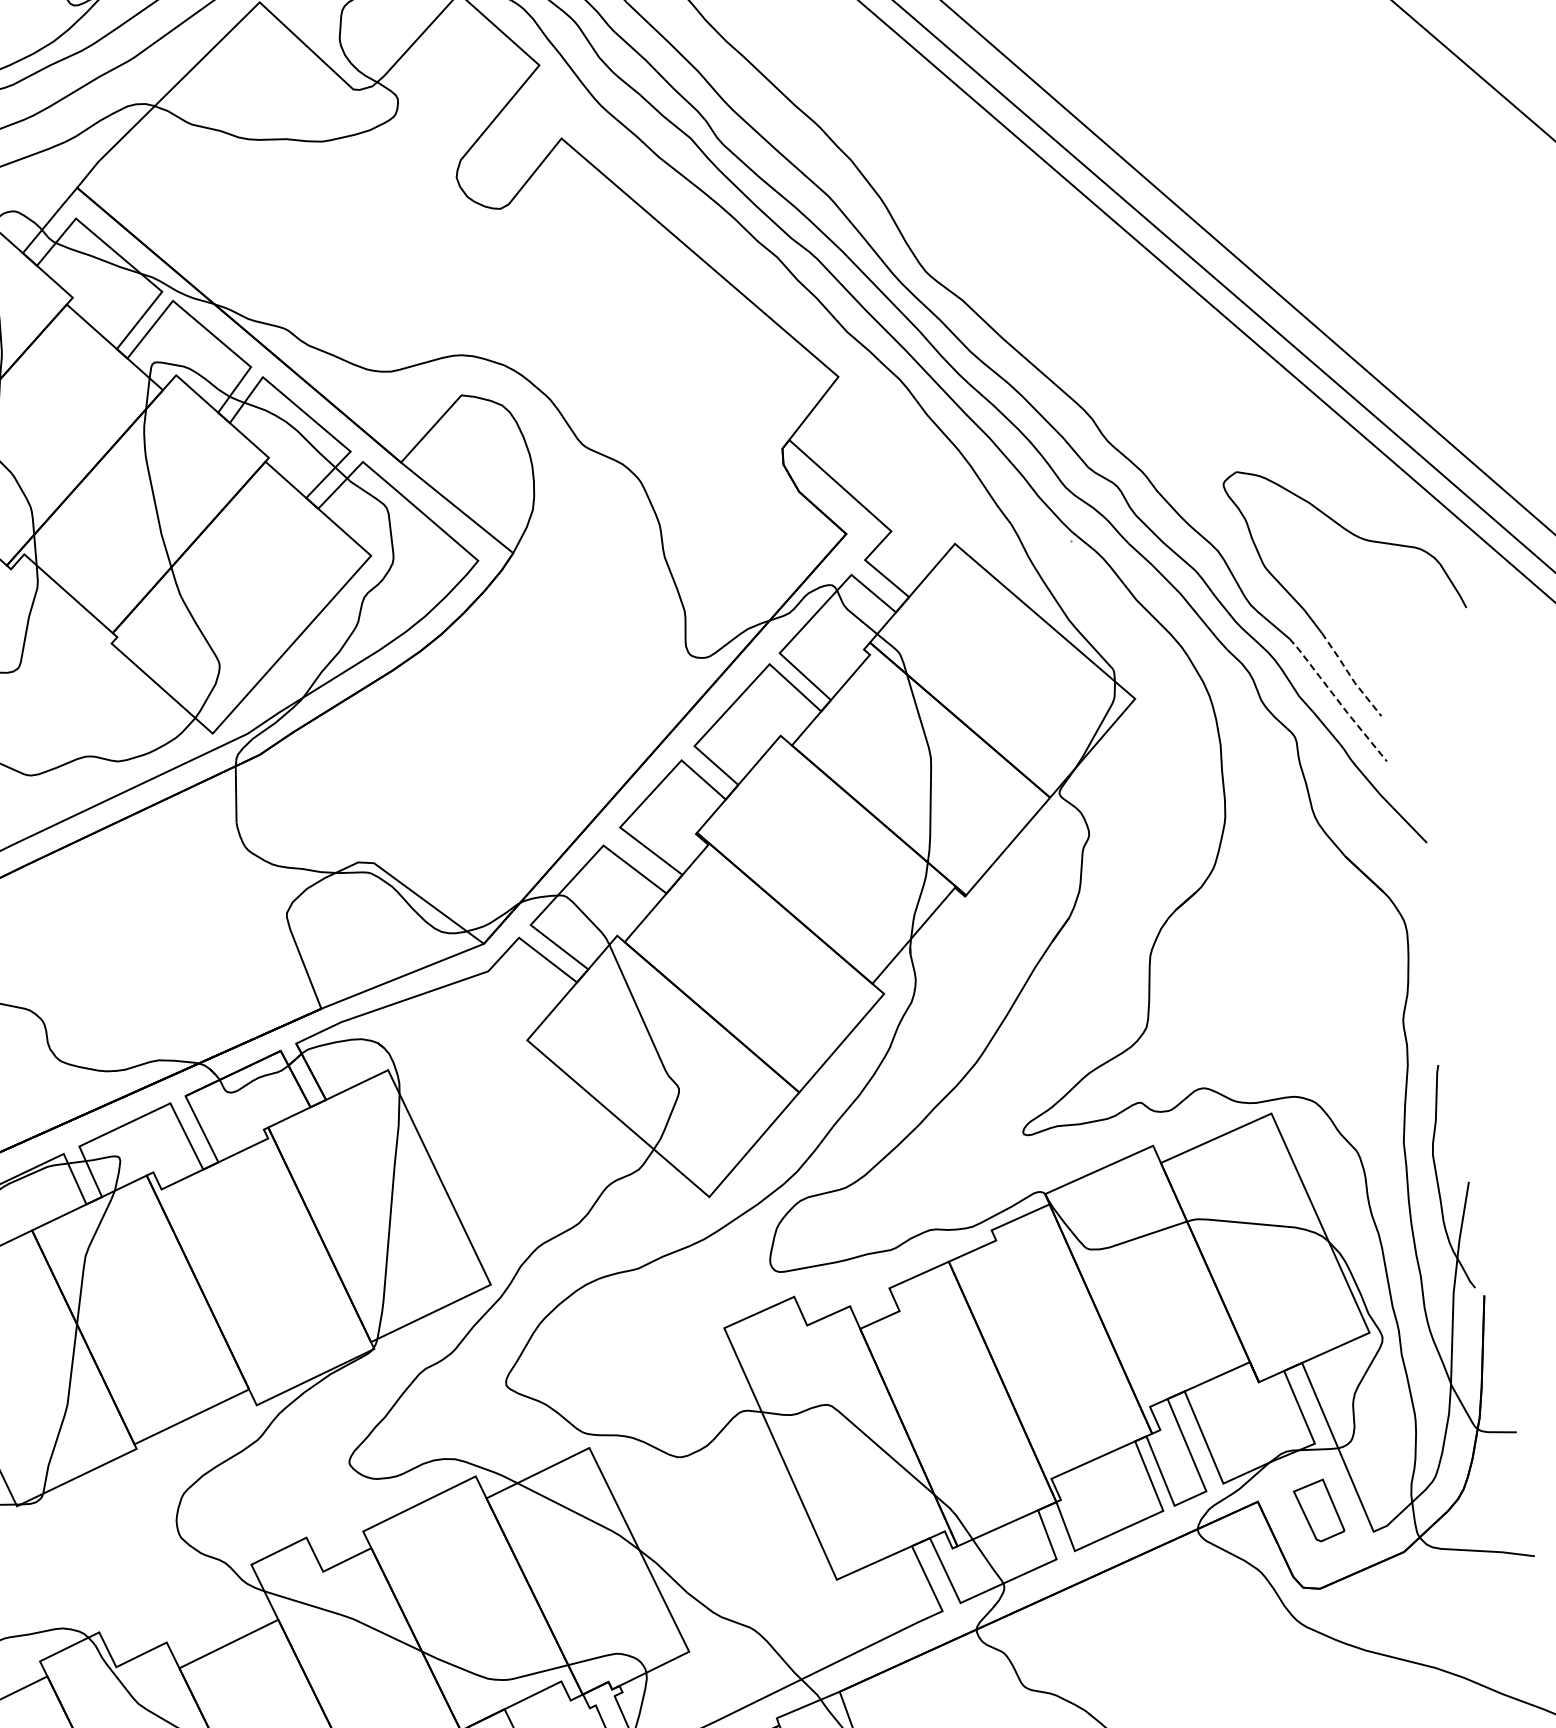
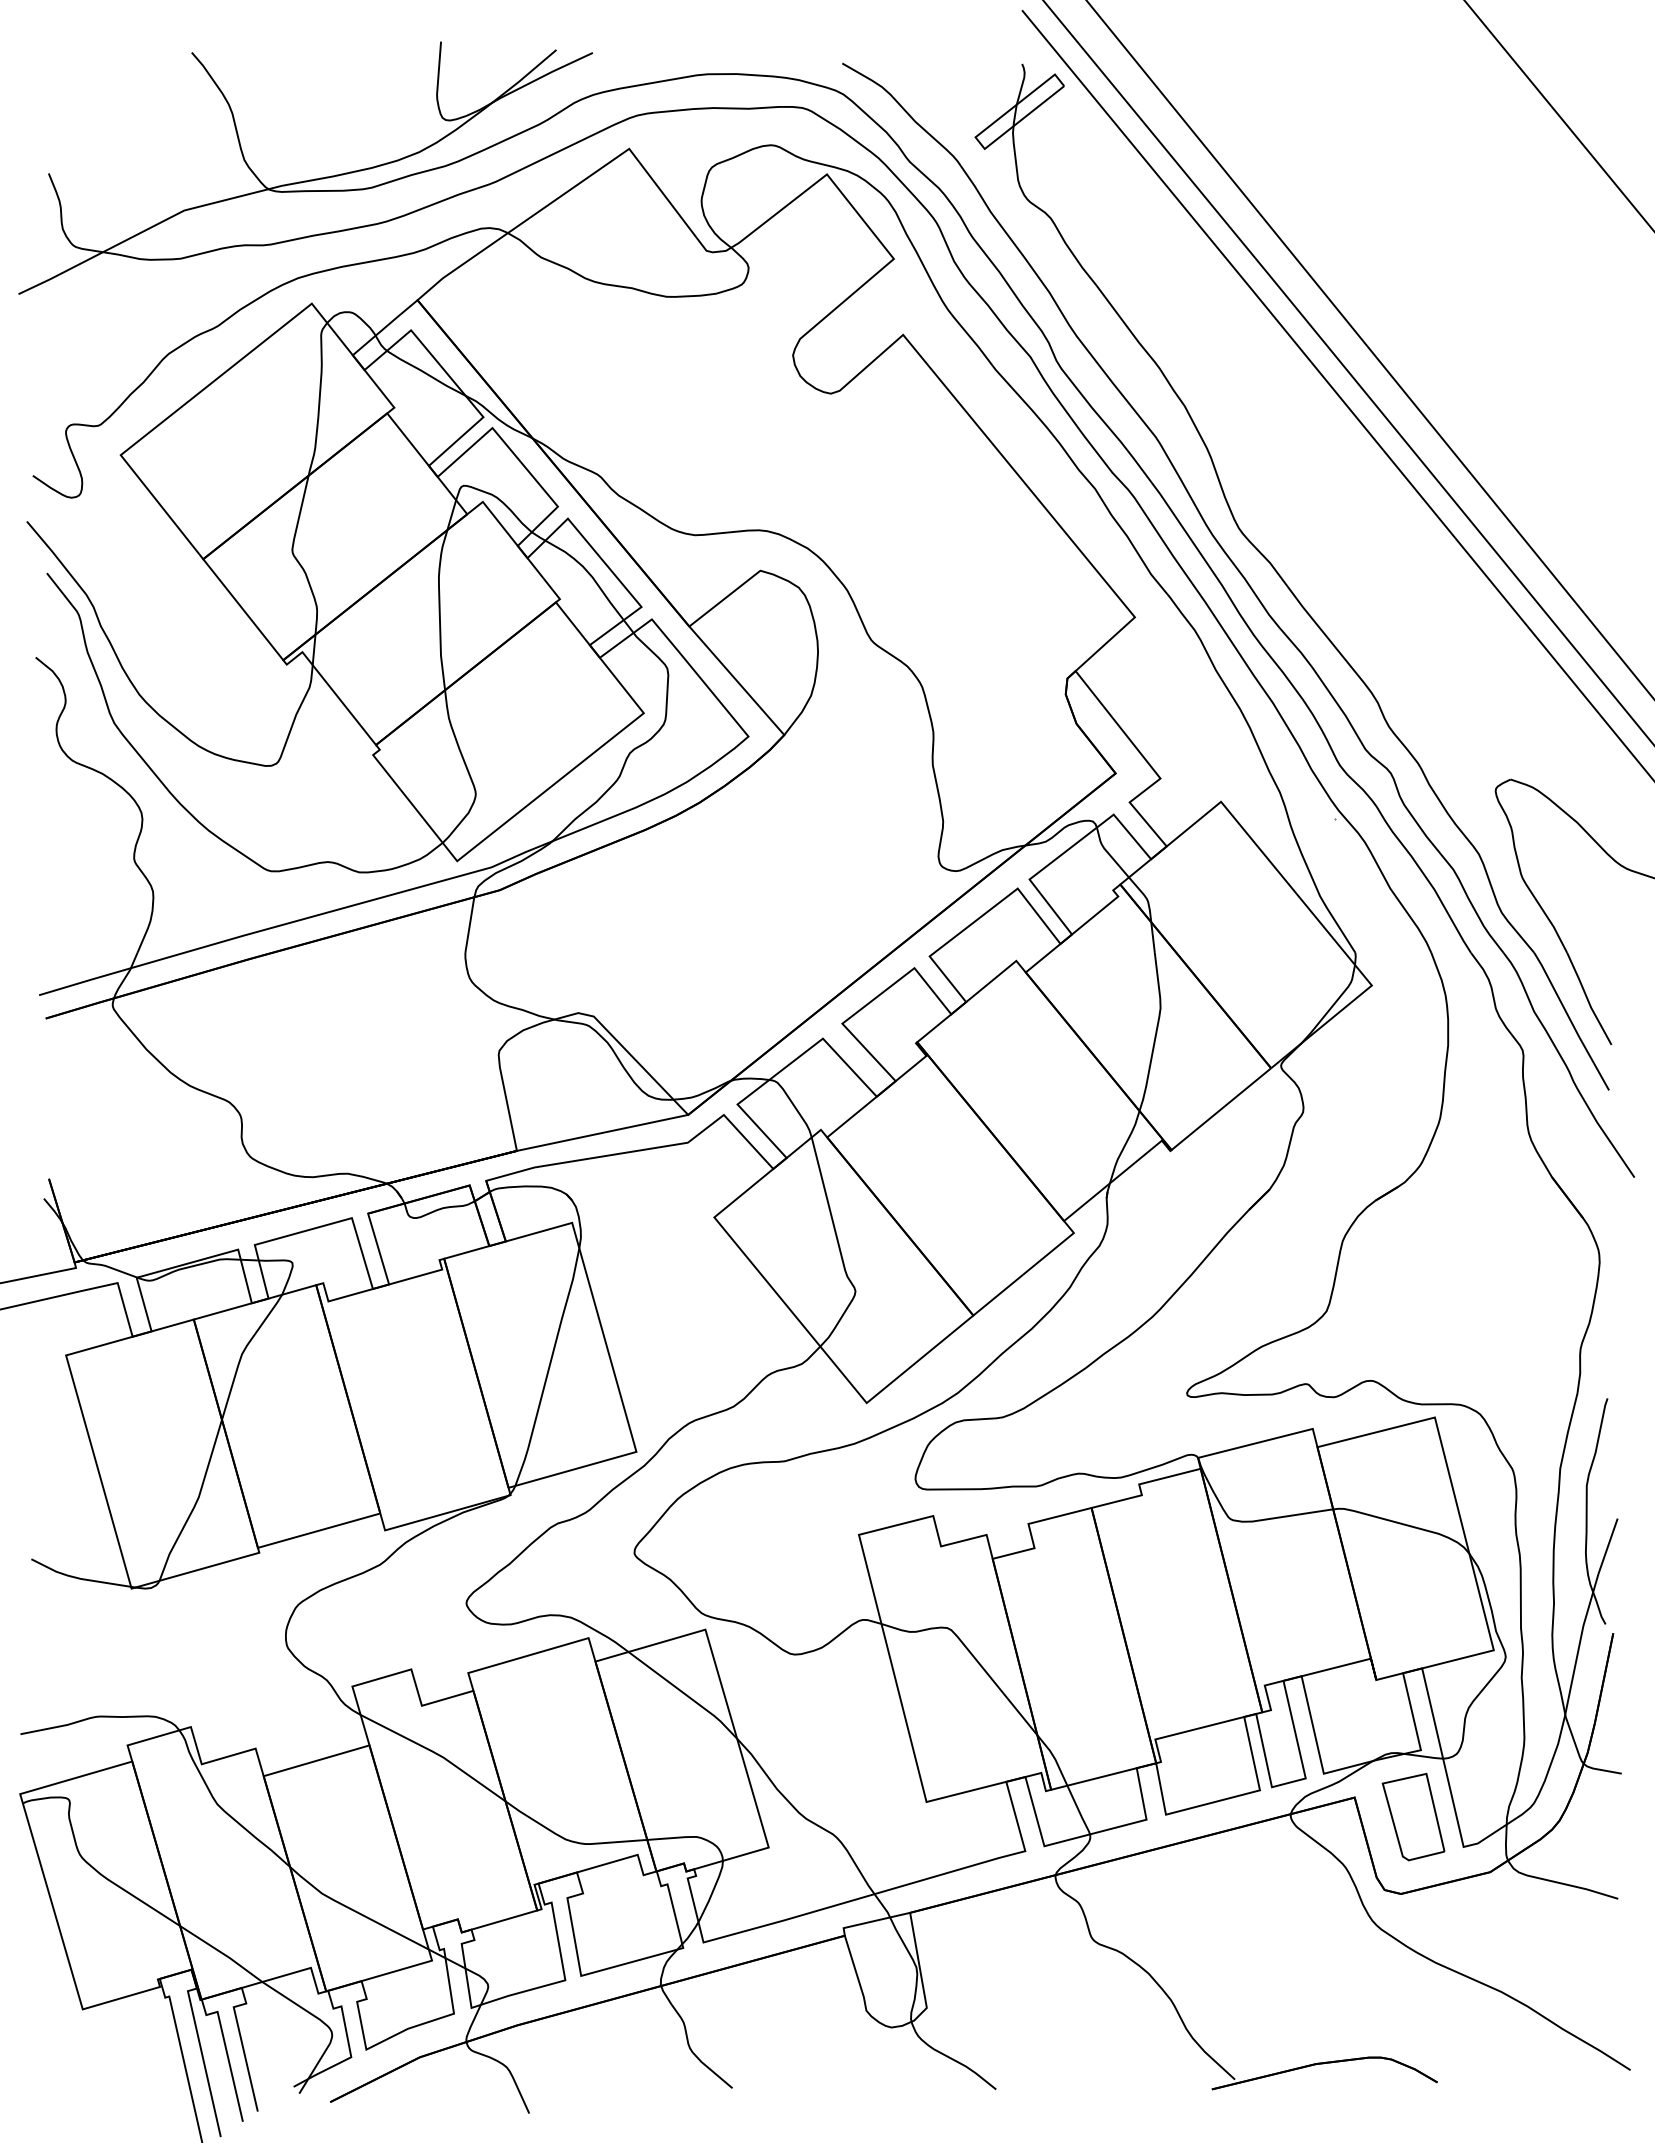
line: (1349, 675) -> (1587, 999), dashed -> solid
line: (1338, 700) -> (1571, 1022), dashed -> solid
part: (1319, 1511) -> (1413, 1817), size x1.43

